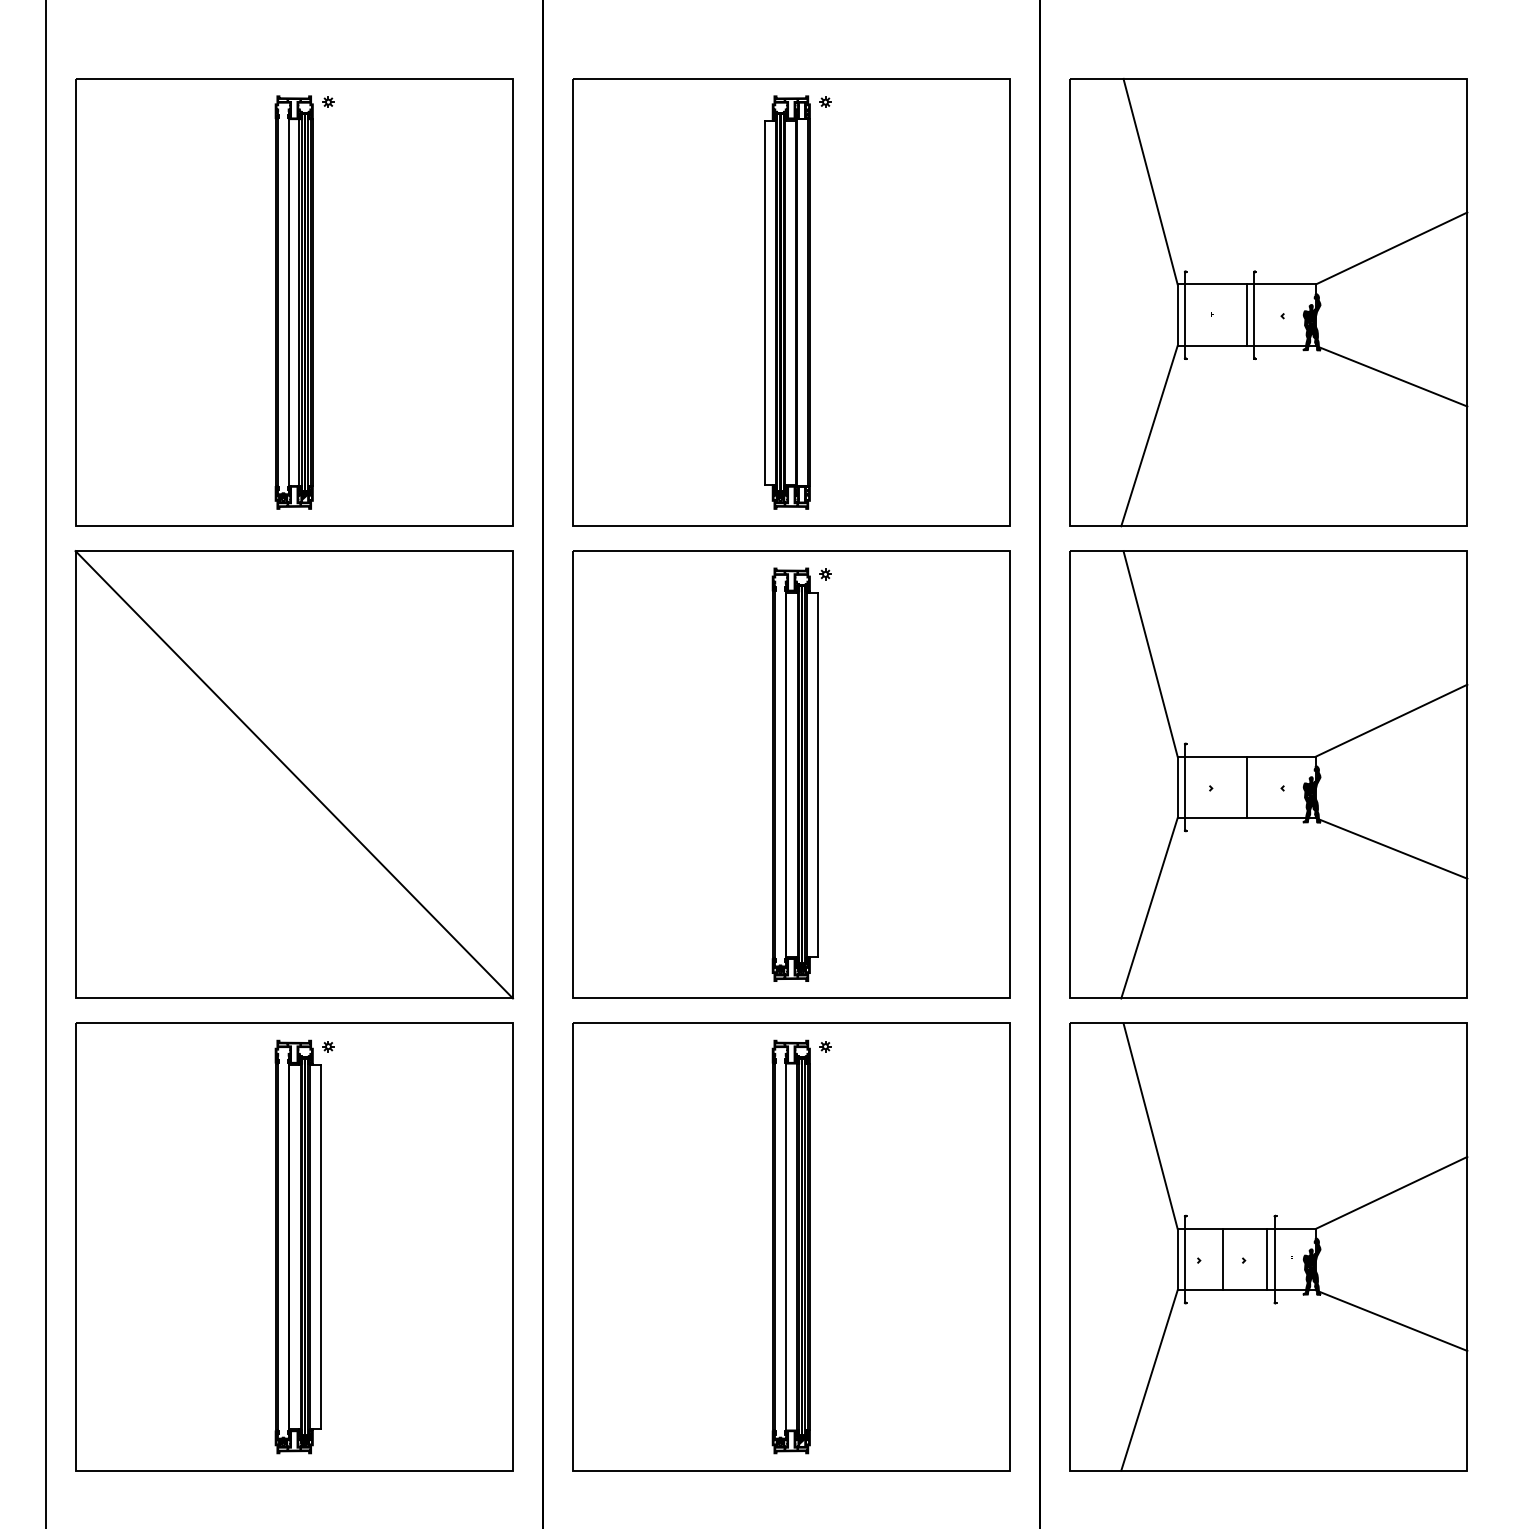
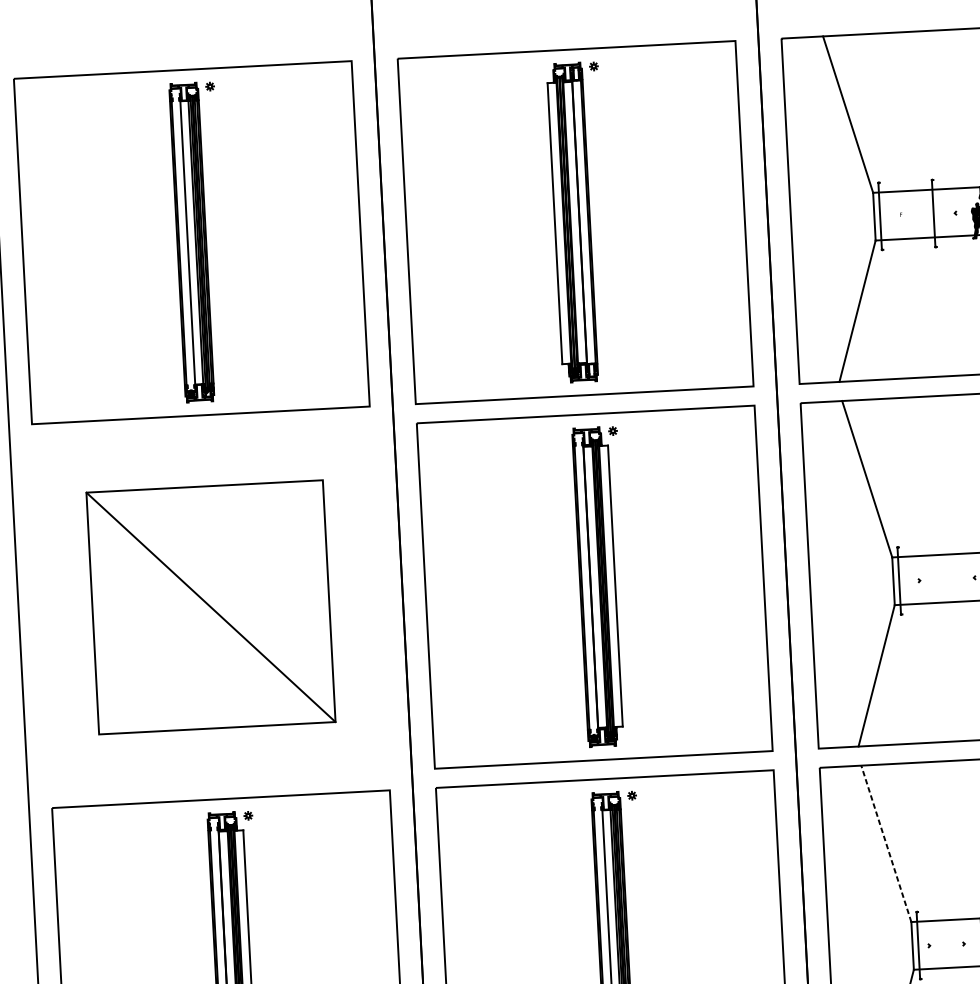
line: (1246, 315) -> (927, 214), removed
part: (294, 774) -> (211, 607), size x0.7
line: (1246, 787) -> (946, 578), removed
line: (1150, 1125) -> (886, 843), solid -> dashed
line: (1222, 1259) -> (947, 944), removed

